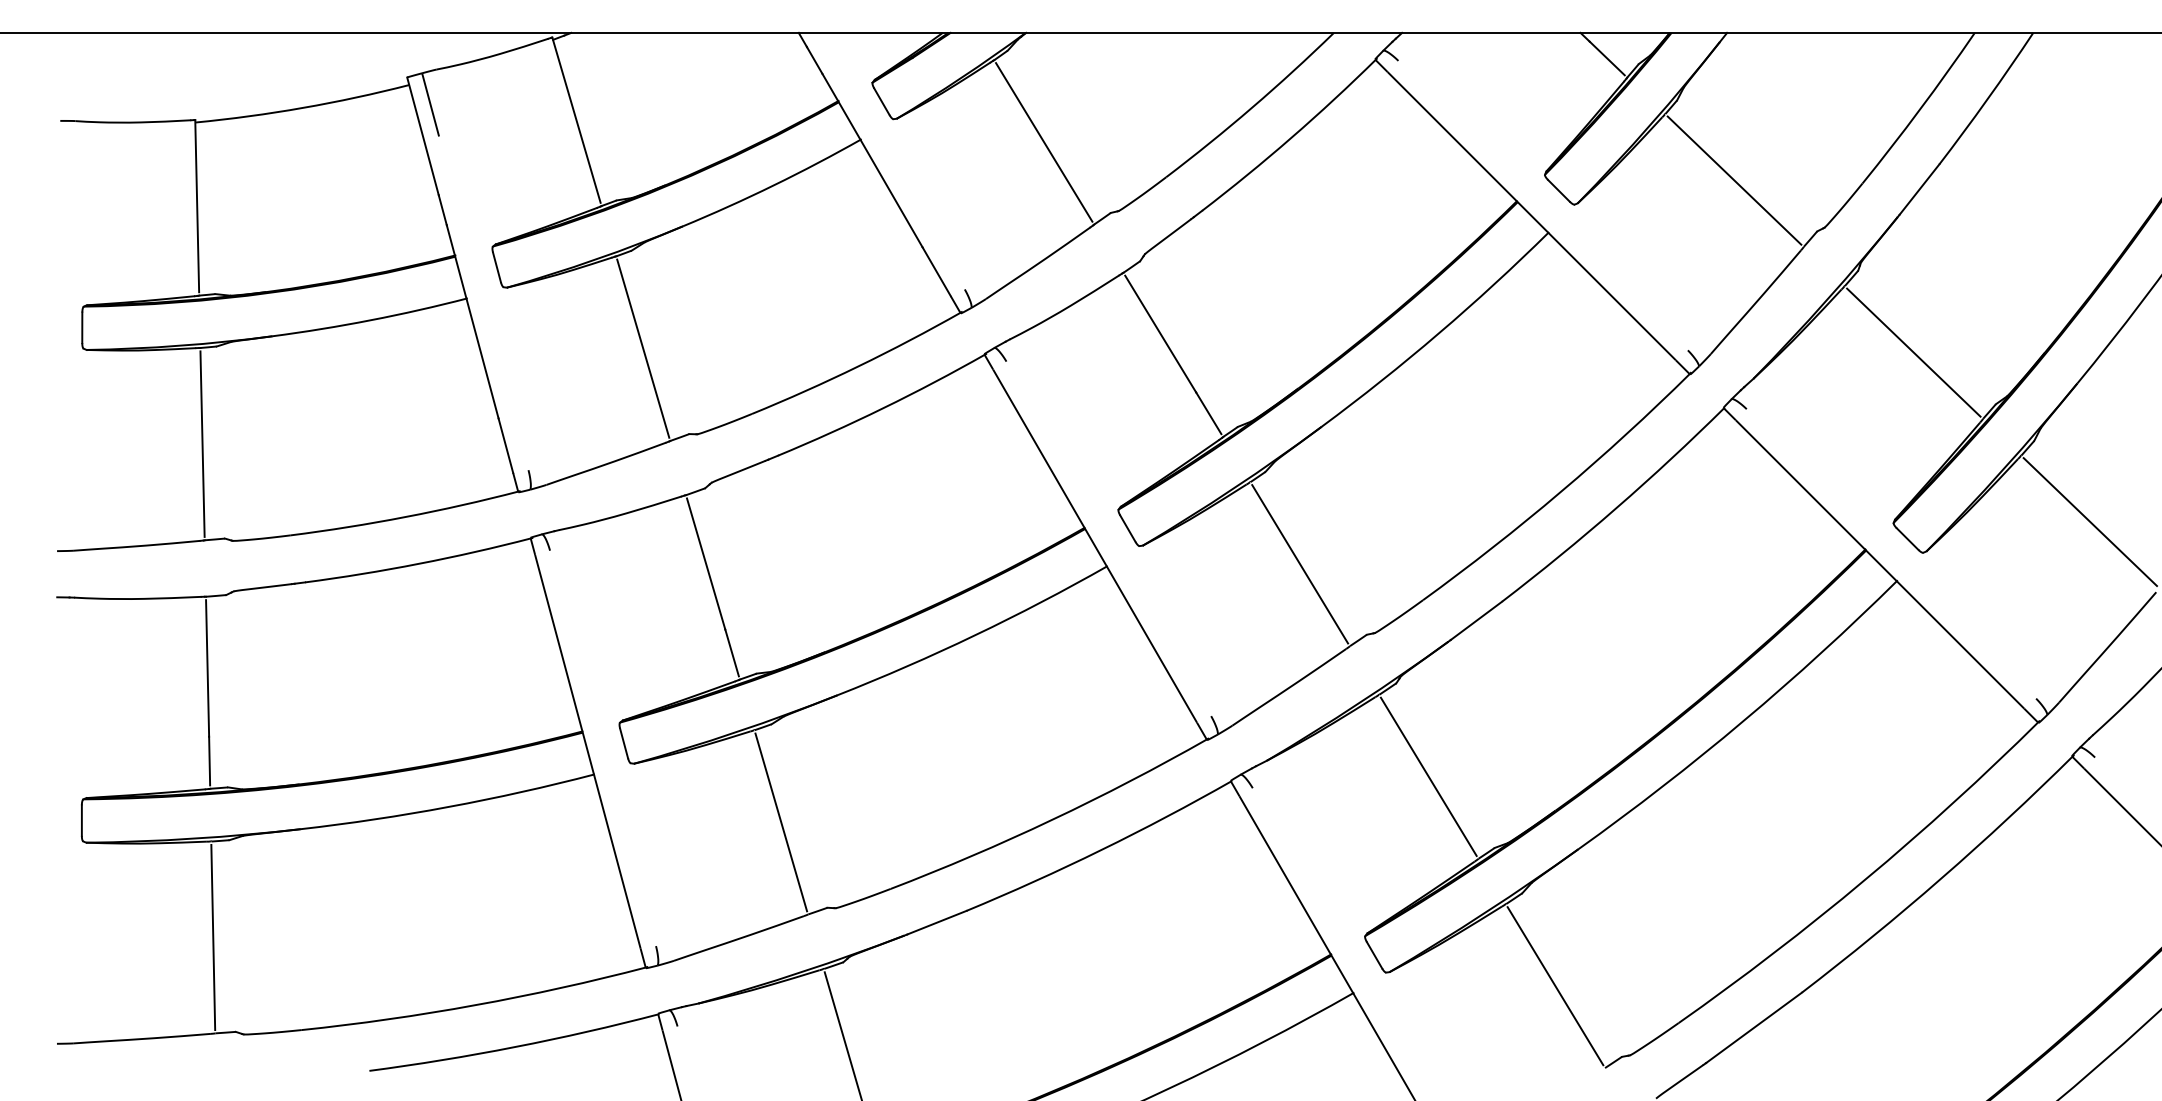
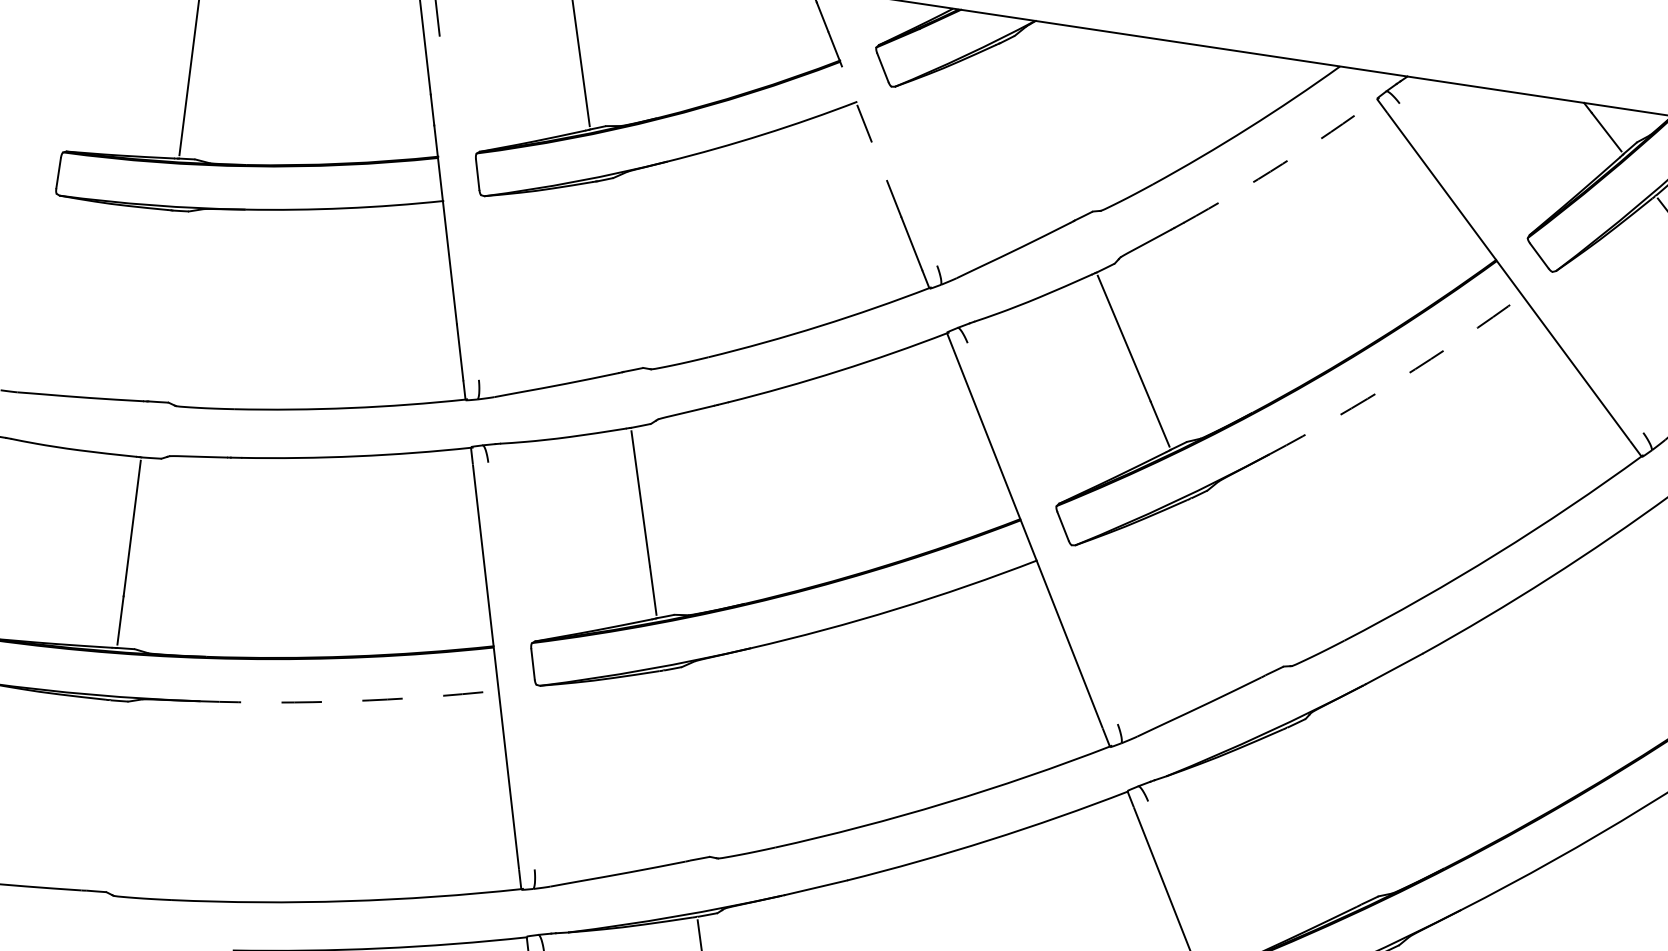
arc: (1291, 137) -> (1282, 163), solid -> dashed
line: (1044, 142) -> (1037, 132), removed
line: (872, 160) -> (864, 124), solid -> dashed
arc: (1438, 333) -> (1399, 379), solid -> dashed
line: (643, 348) -> (610, 276), removed
line: (202, 443) -> (160, 305), removed
line: (1300, 564) -> (1228, 587), removed
line: (1428, 776) -> (1323, 815), removed
arc: (448, 806) -> (350, 700), solid -> dashed
line: (781, 822) -> (677, 765), removed
line: (213, 937) -> (98, 795), removed

